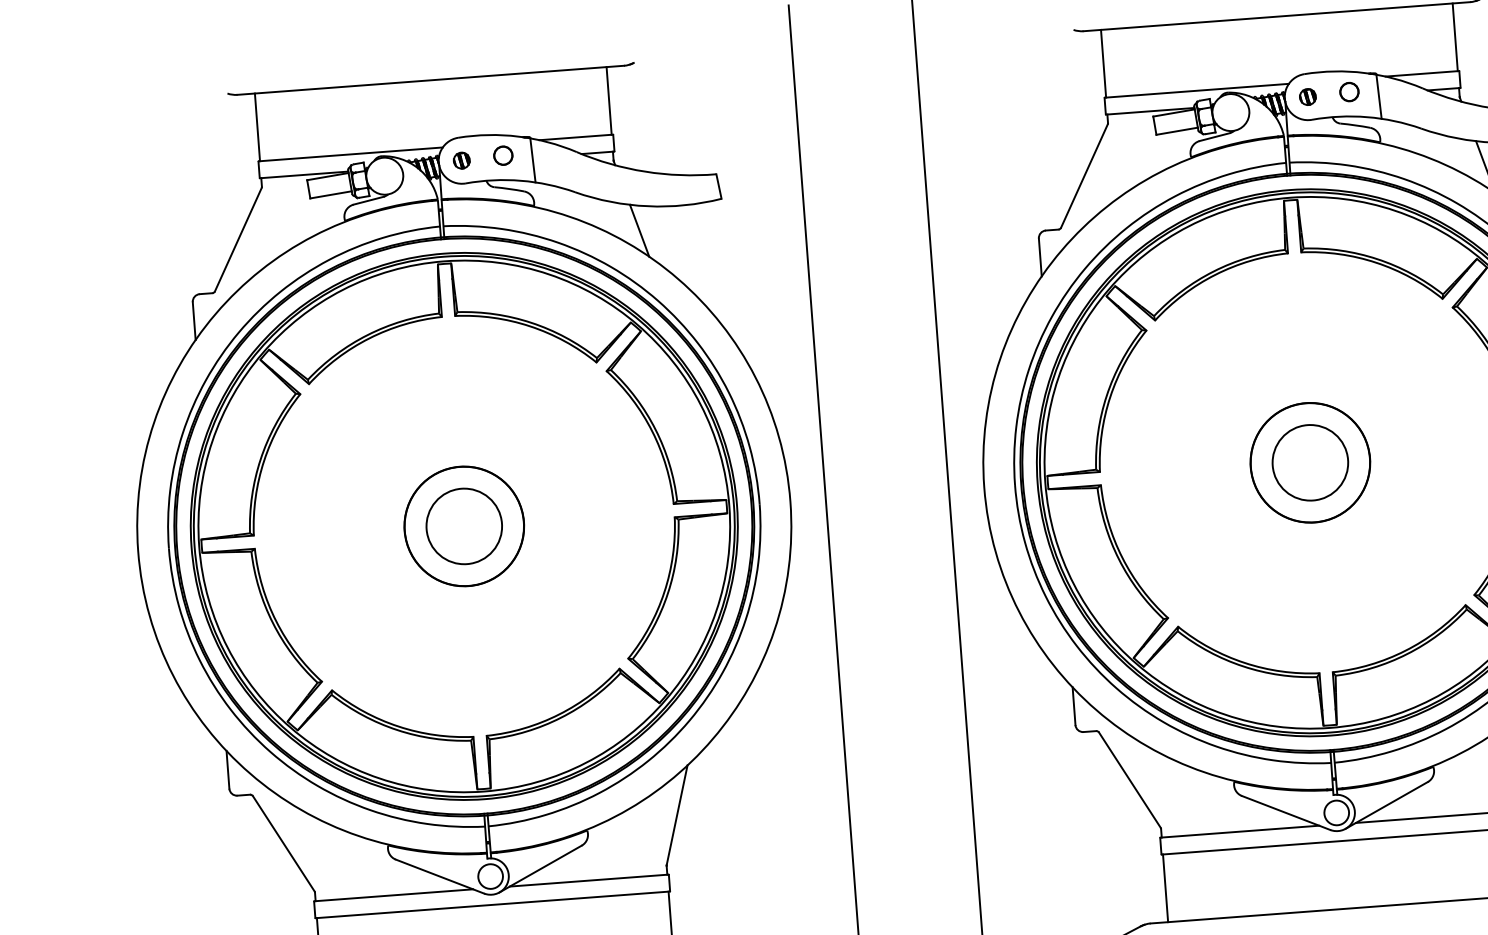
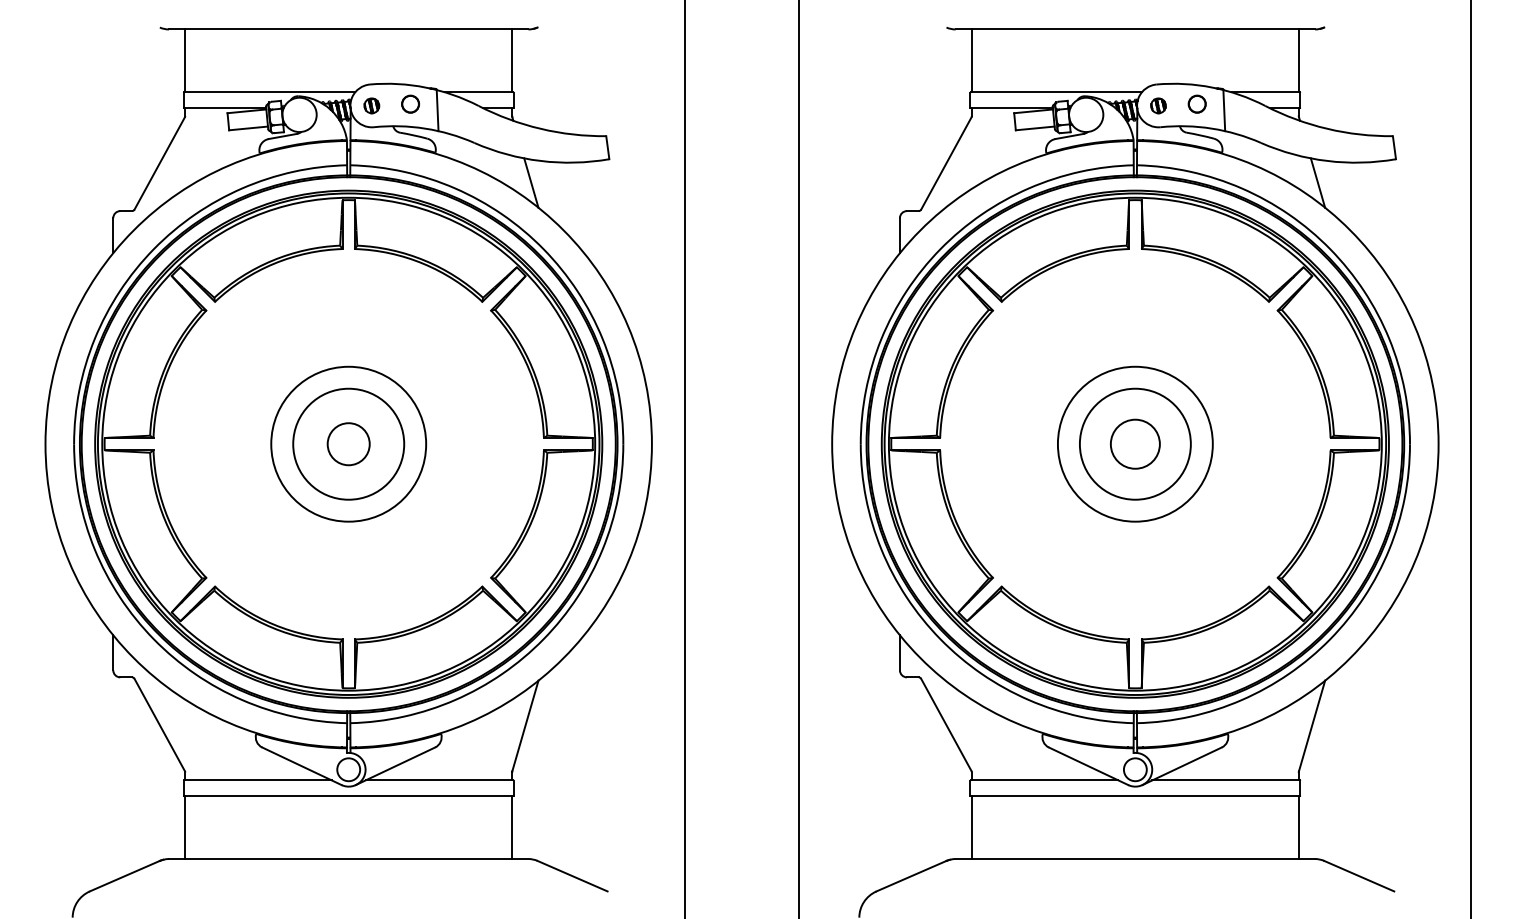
circle: (1310, 462) -> (1135, 443), size x1.4
circle: (1310, 463) -> (1135, 444), size x0.7
circle: (464, 525) -> (348, 443), size x1.4
circle: (464, 526) -> (348, 444), size x0.6

